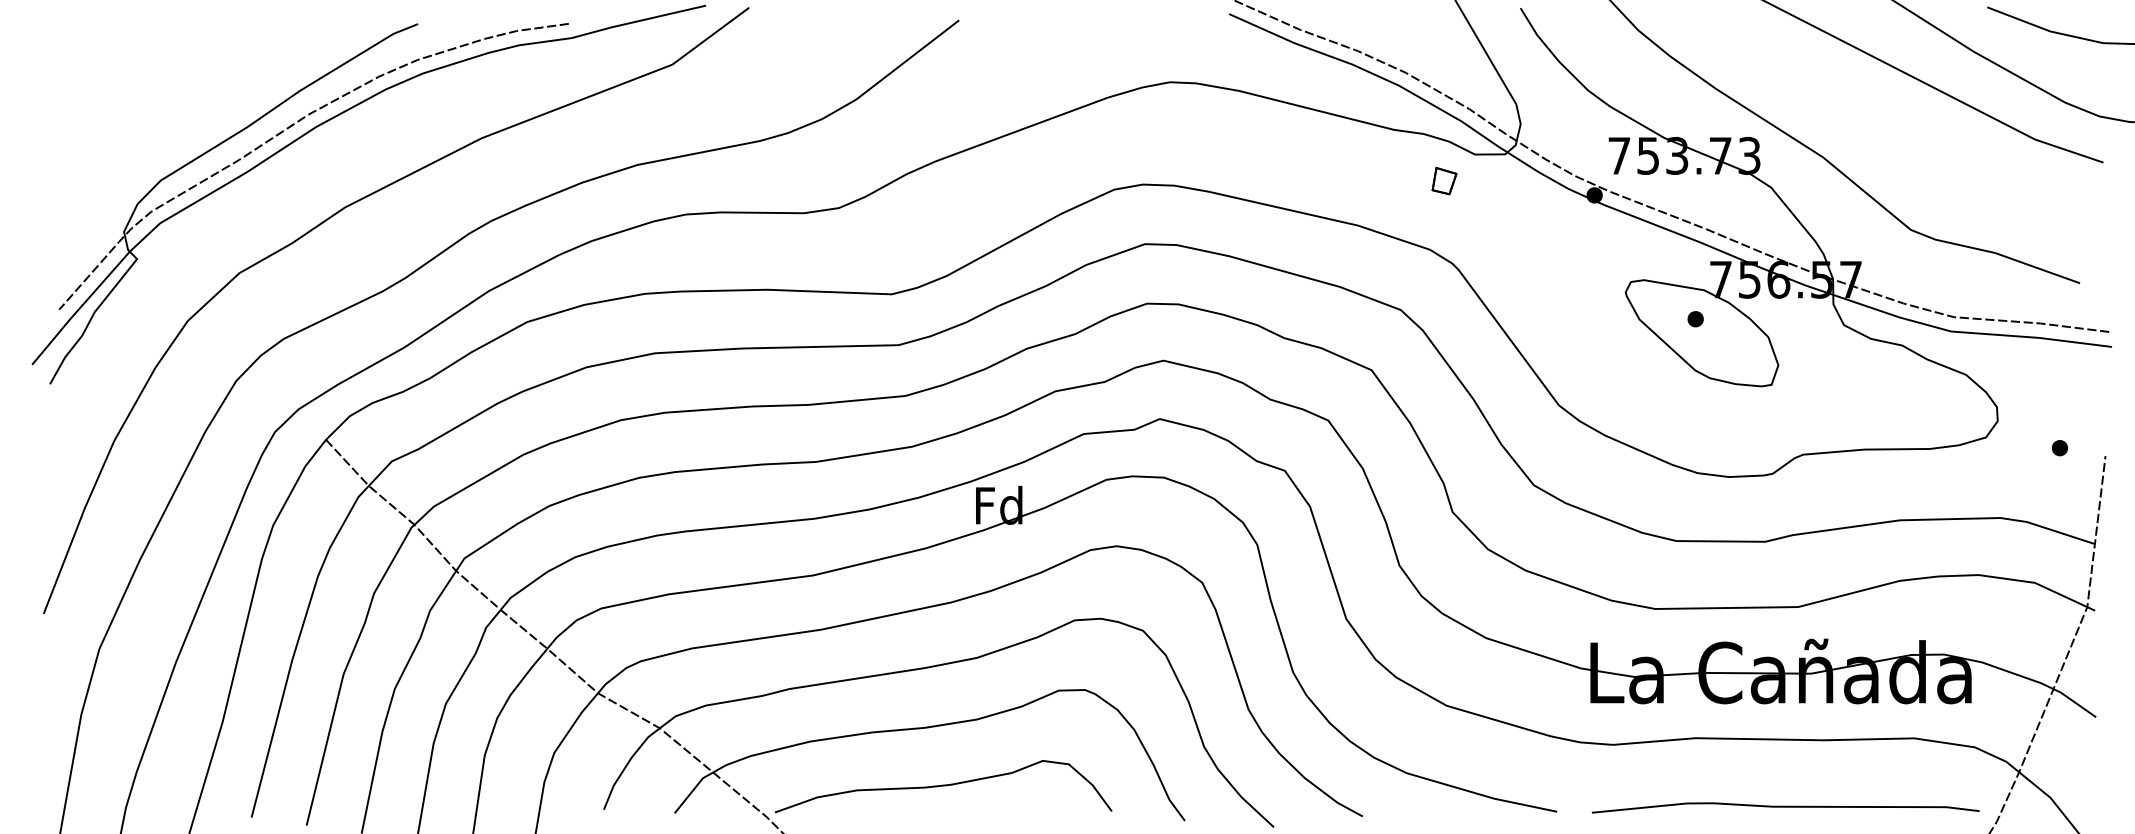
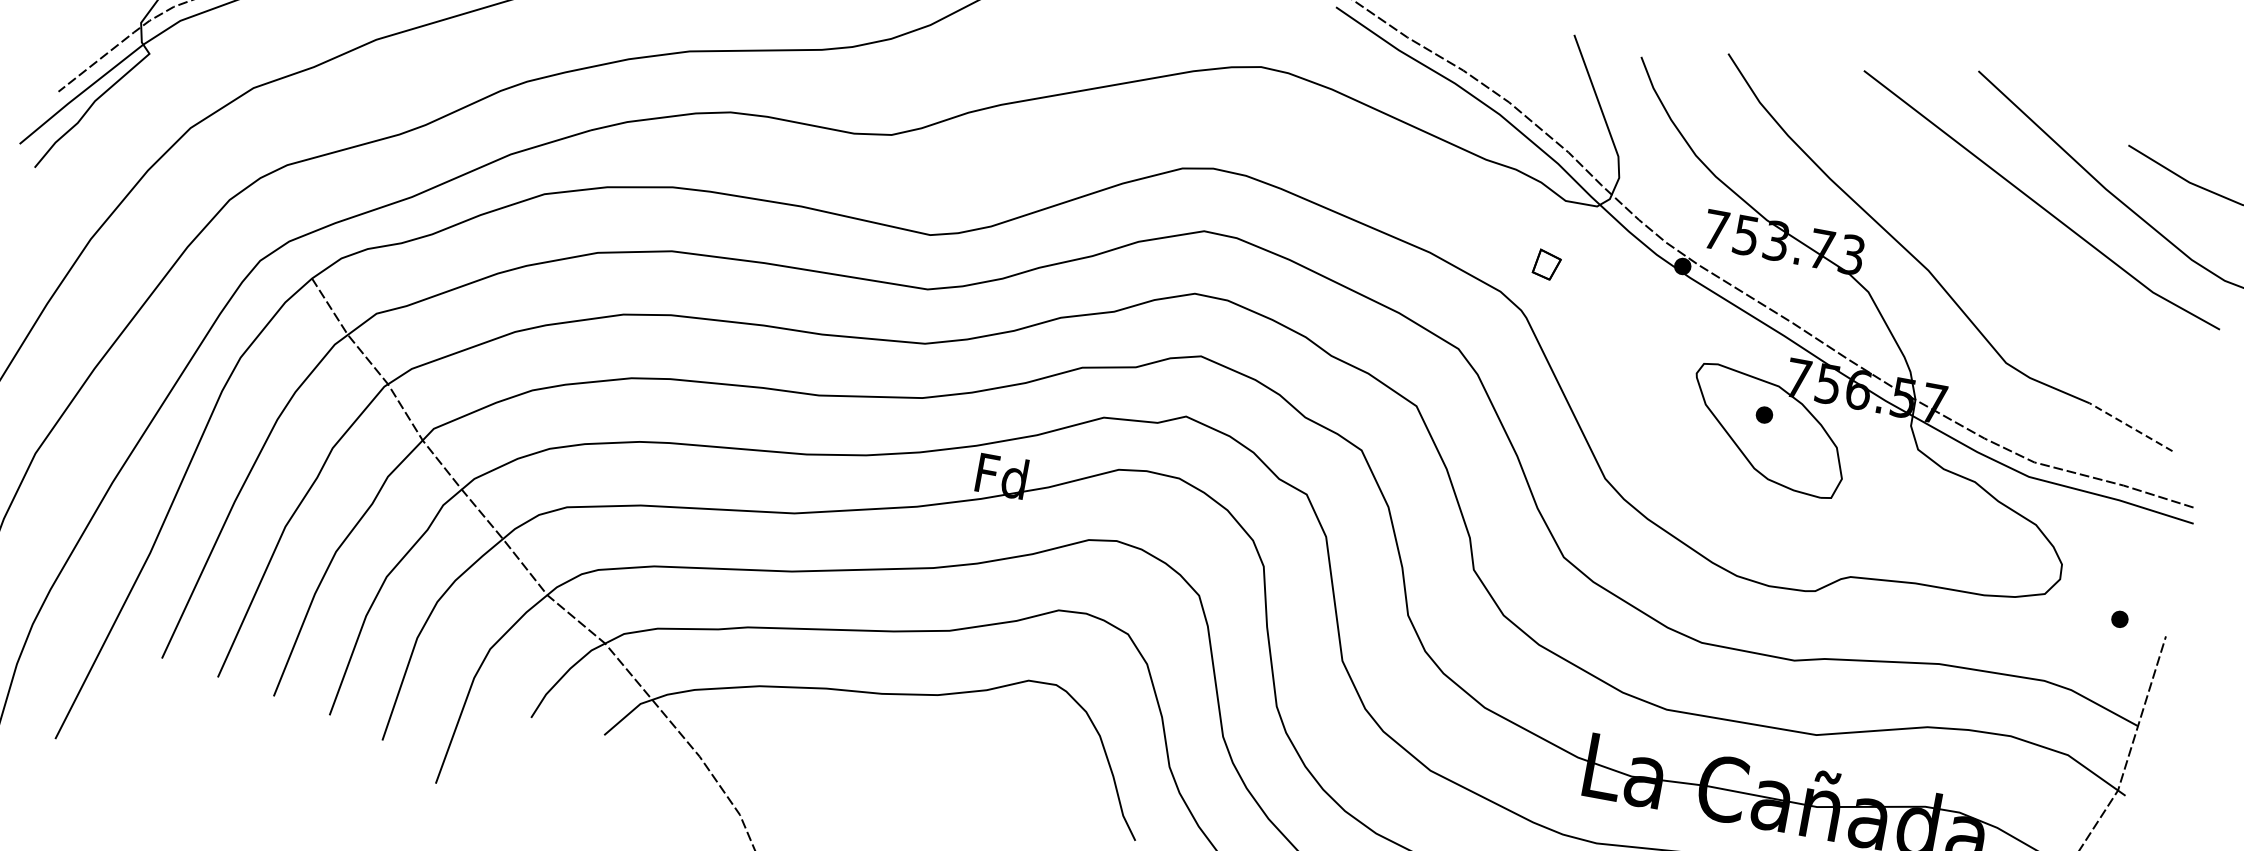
part: (1444, 180) -> (1547, 264), moved
line: (2037, 267) -> (2131, 426), solid -> dashed
curve: (943, 786) -> (890, 758), removed

